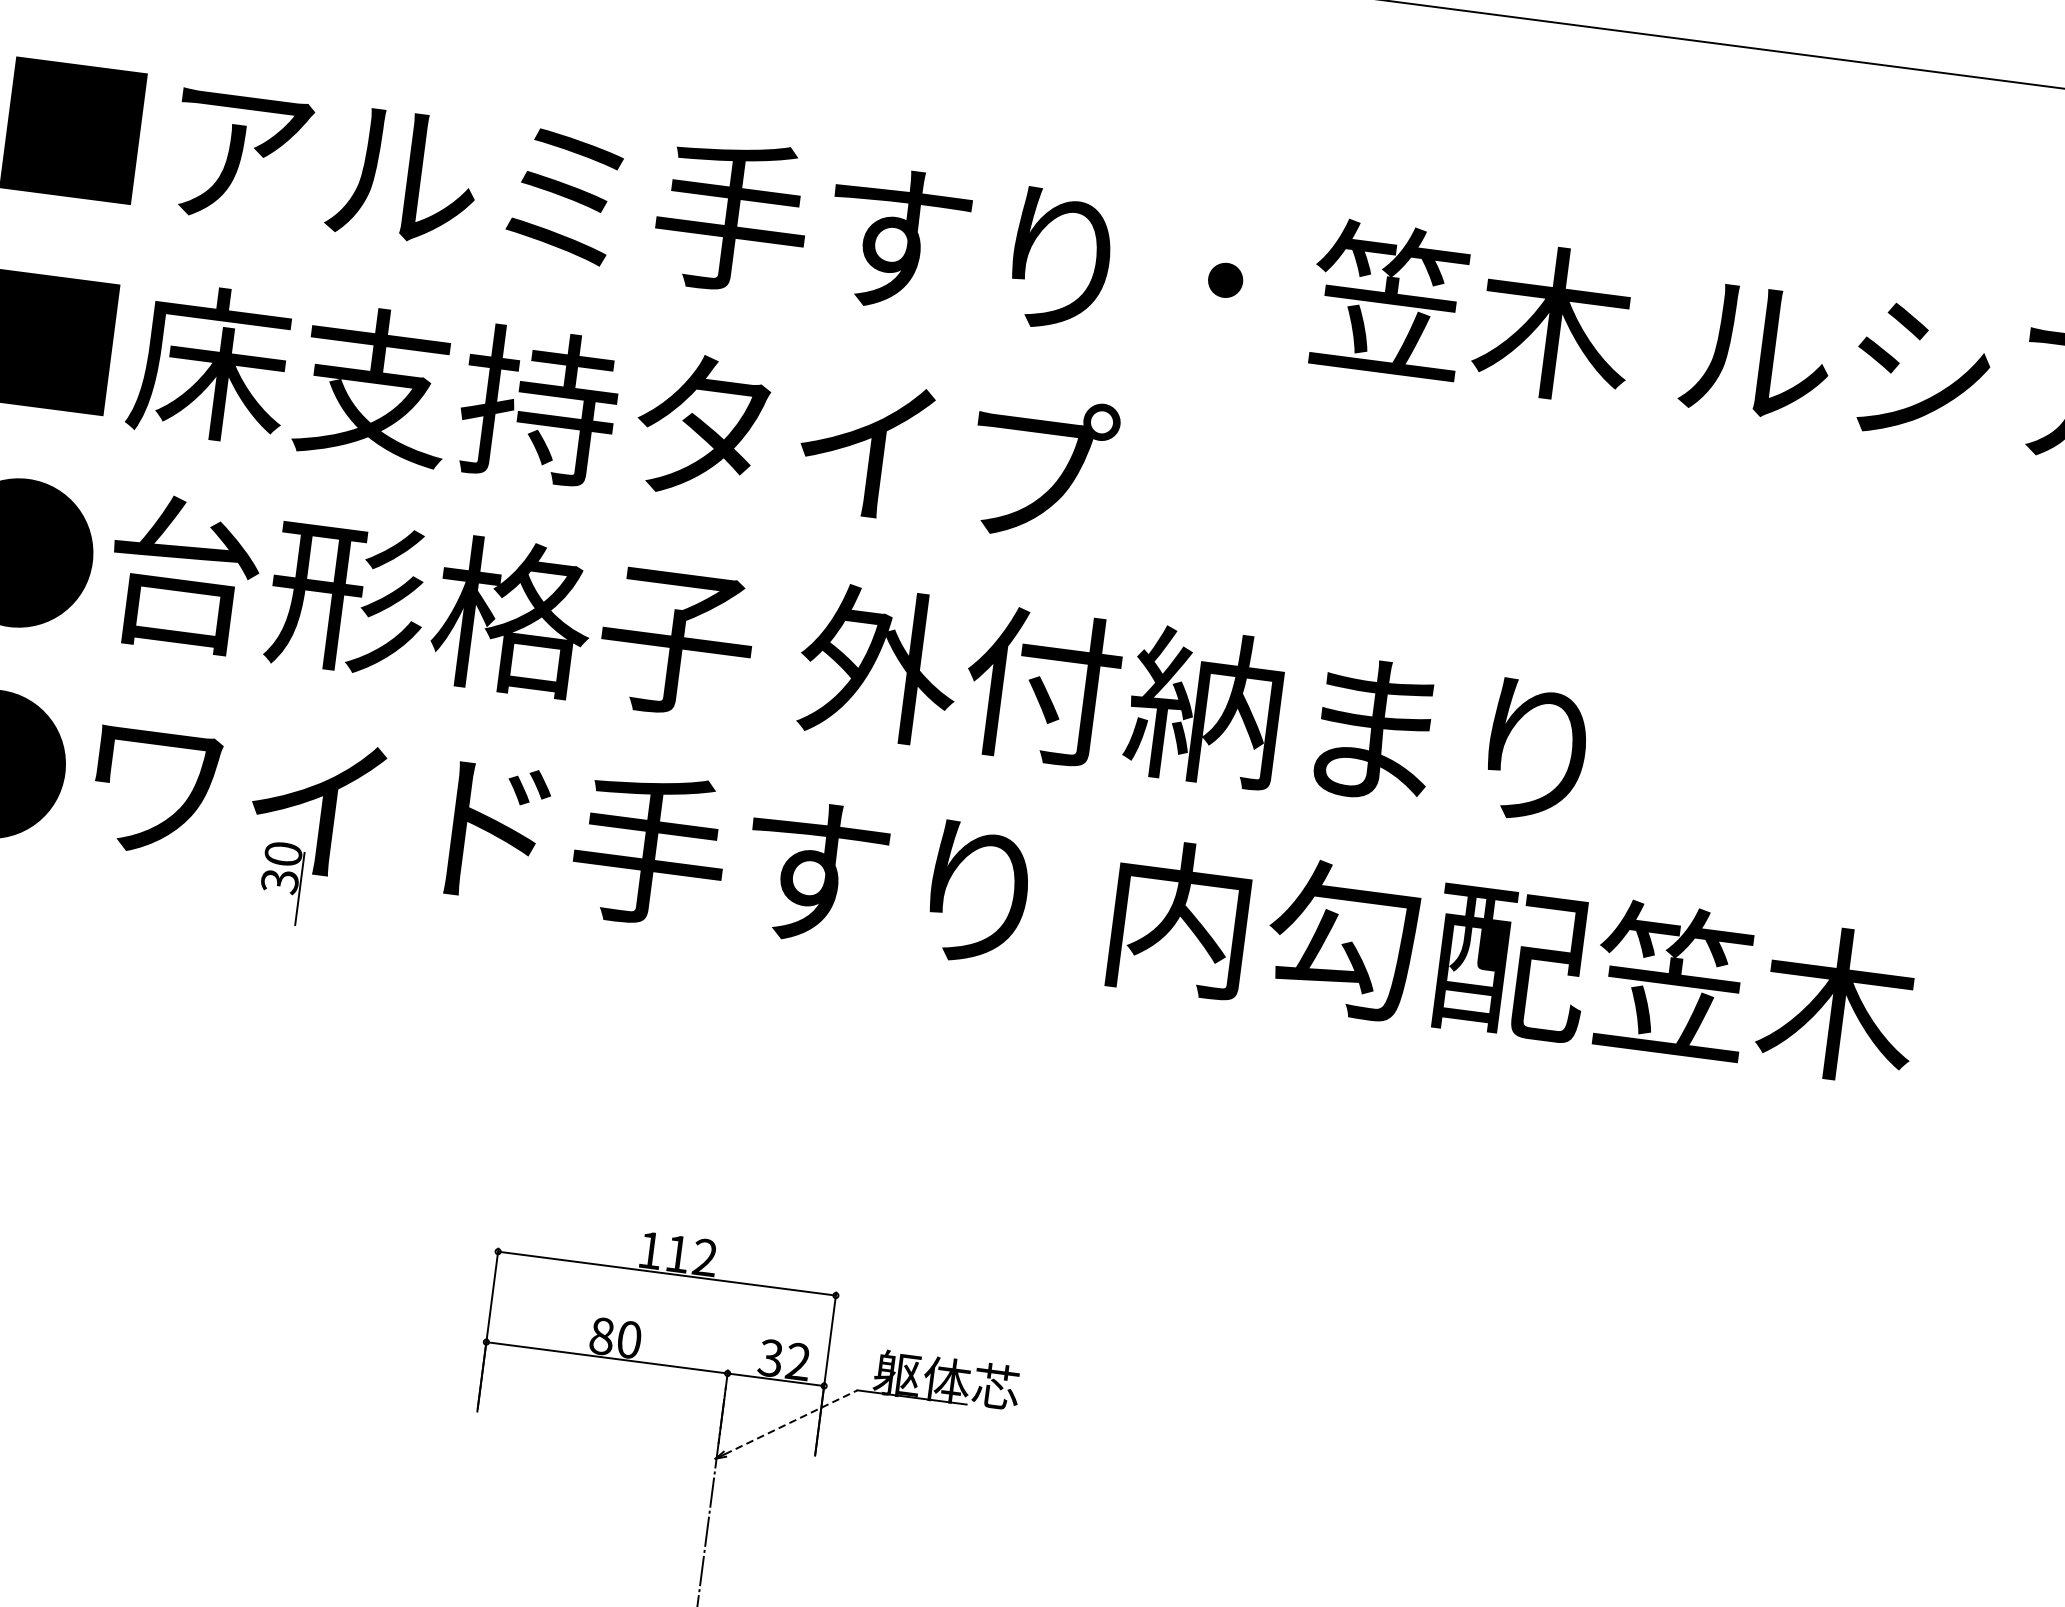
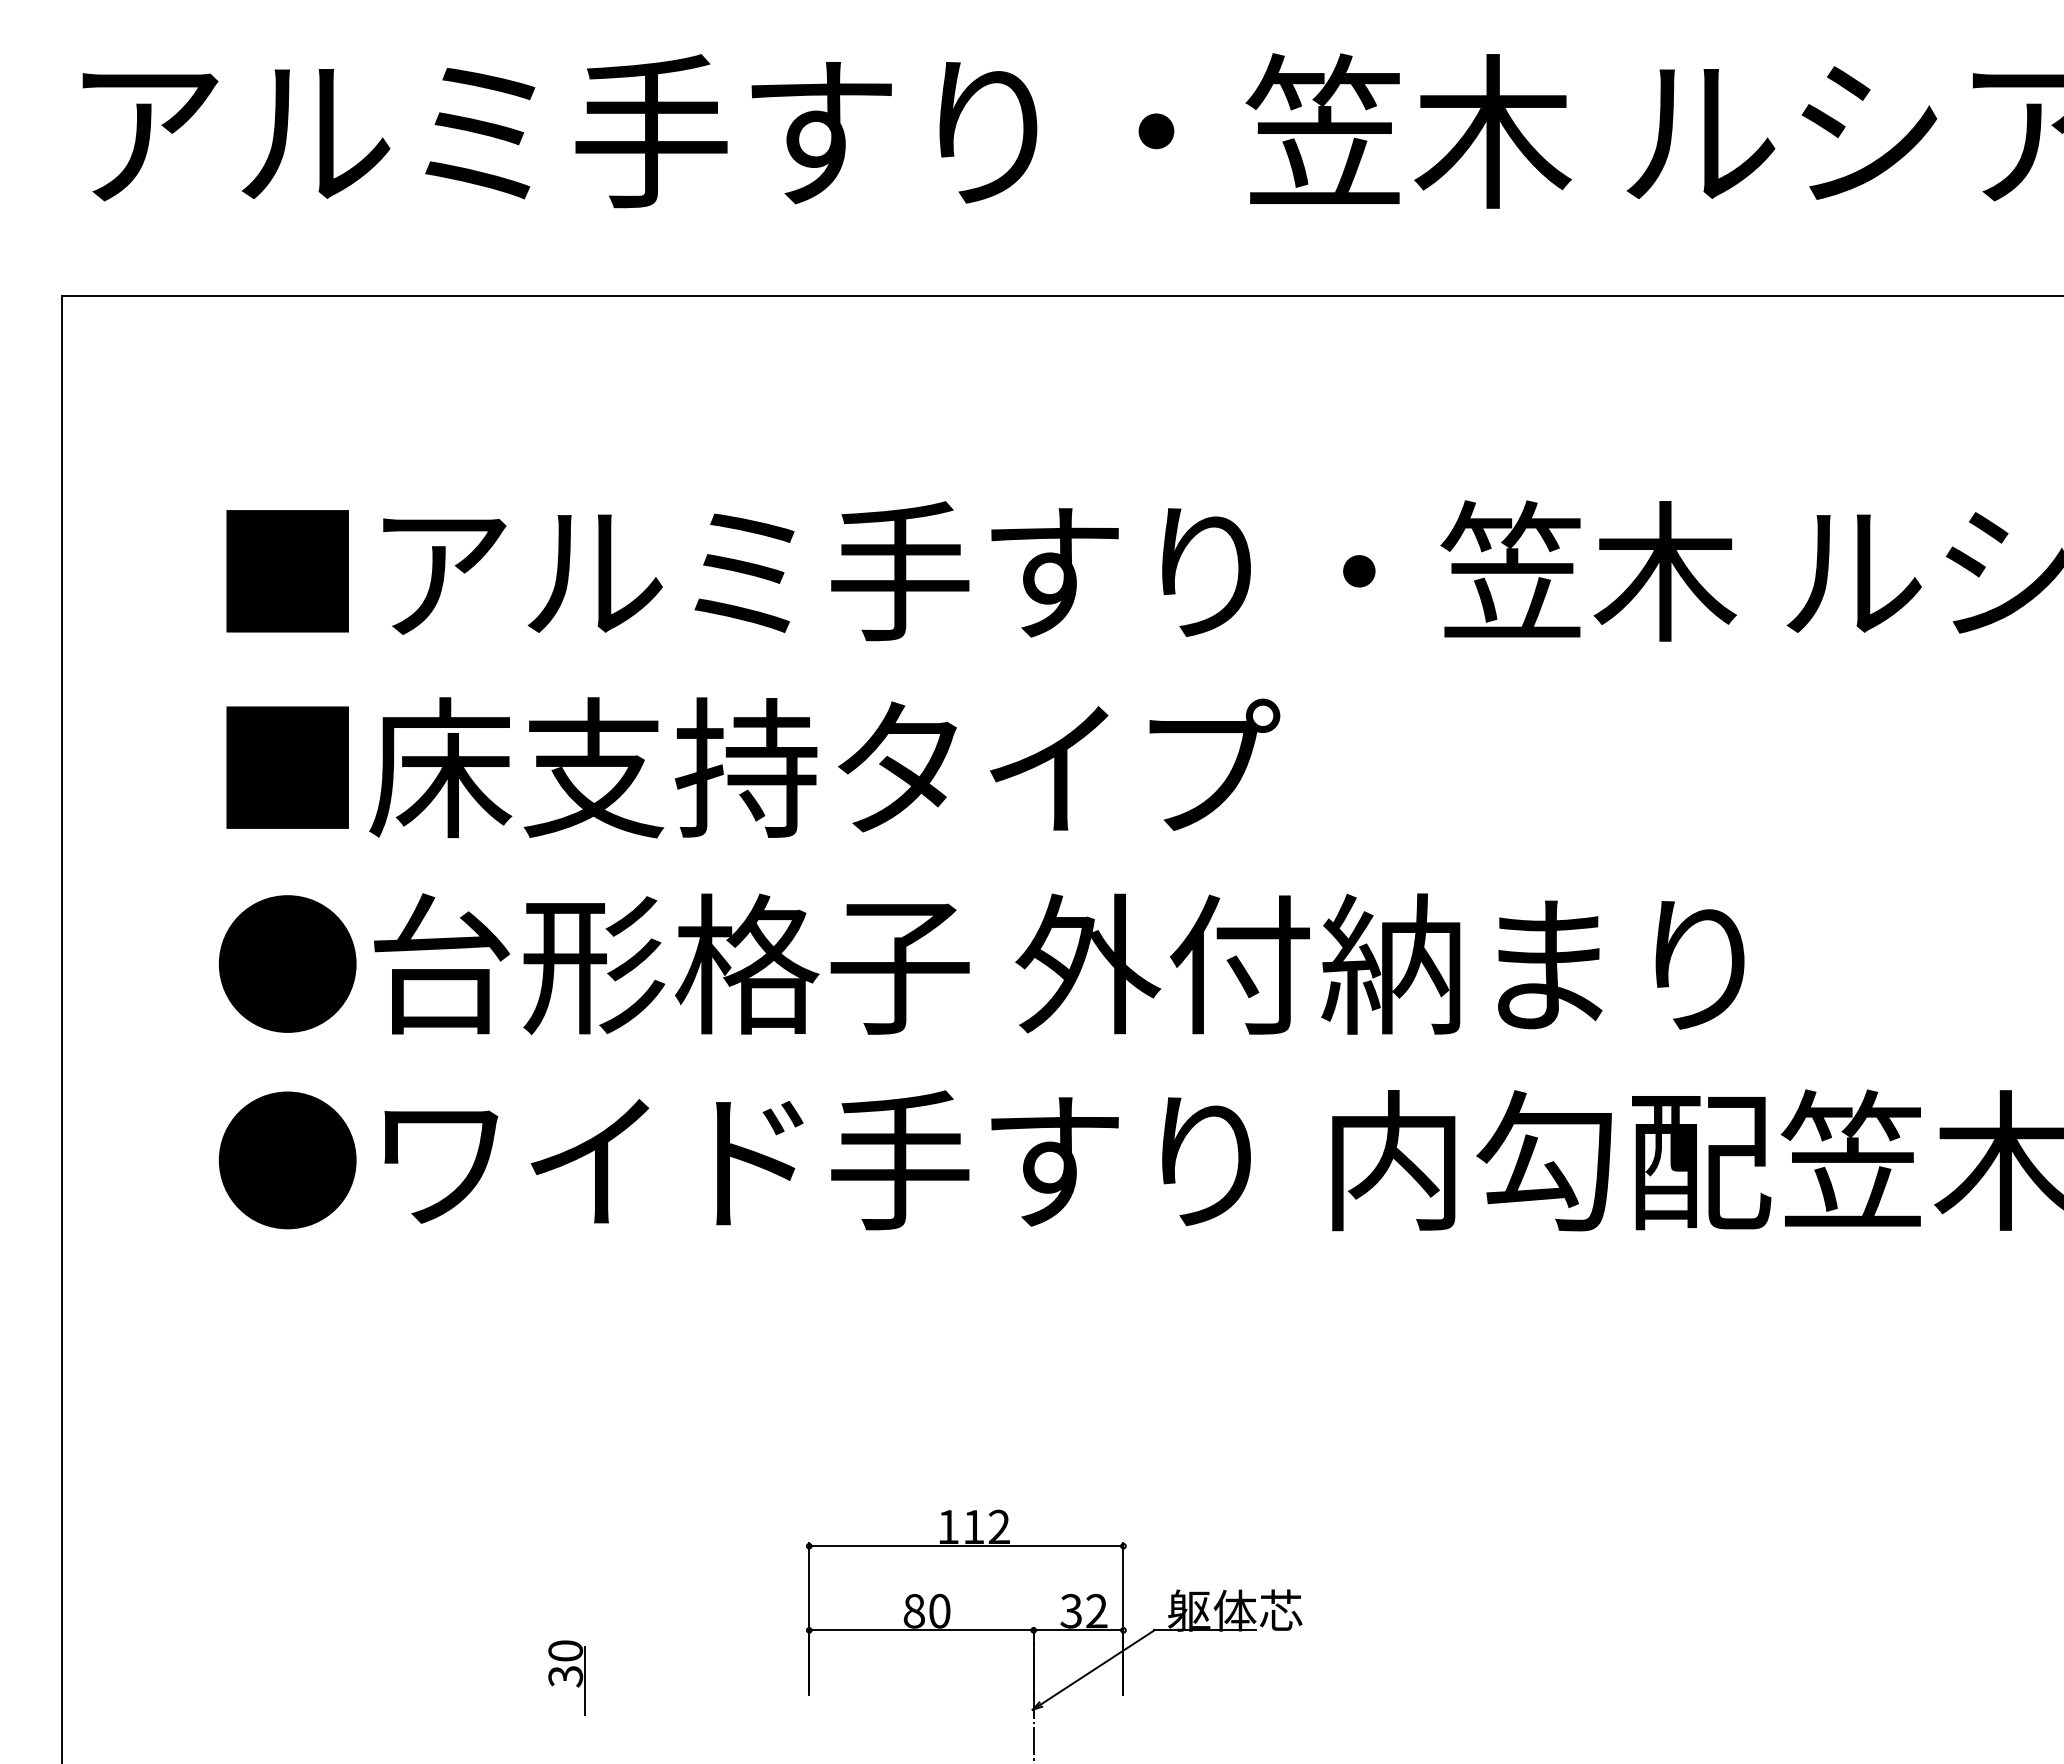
part: (280, 882) -> (566, 1677), moved
line: (791, 1422) -> (1097, 1667), dashed -> solid

